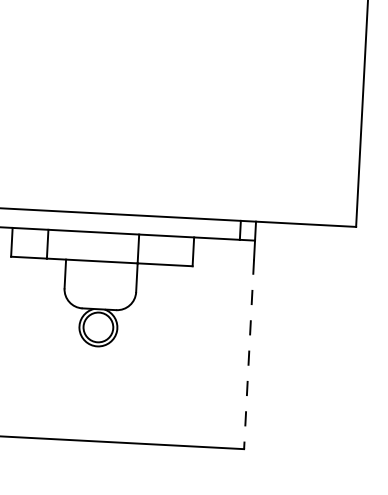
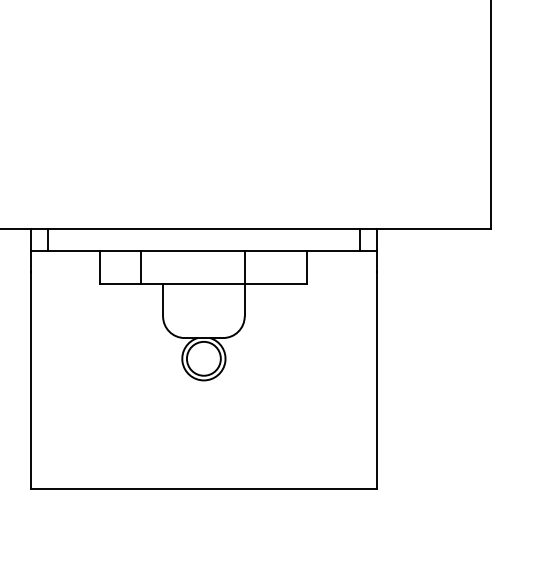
line: (248, 354) -> (376, 380), dashed -> solid

